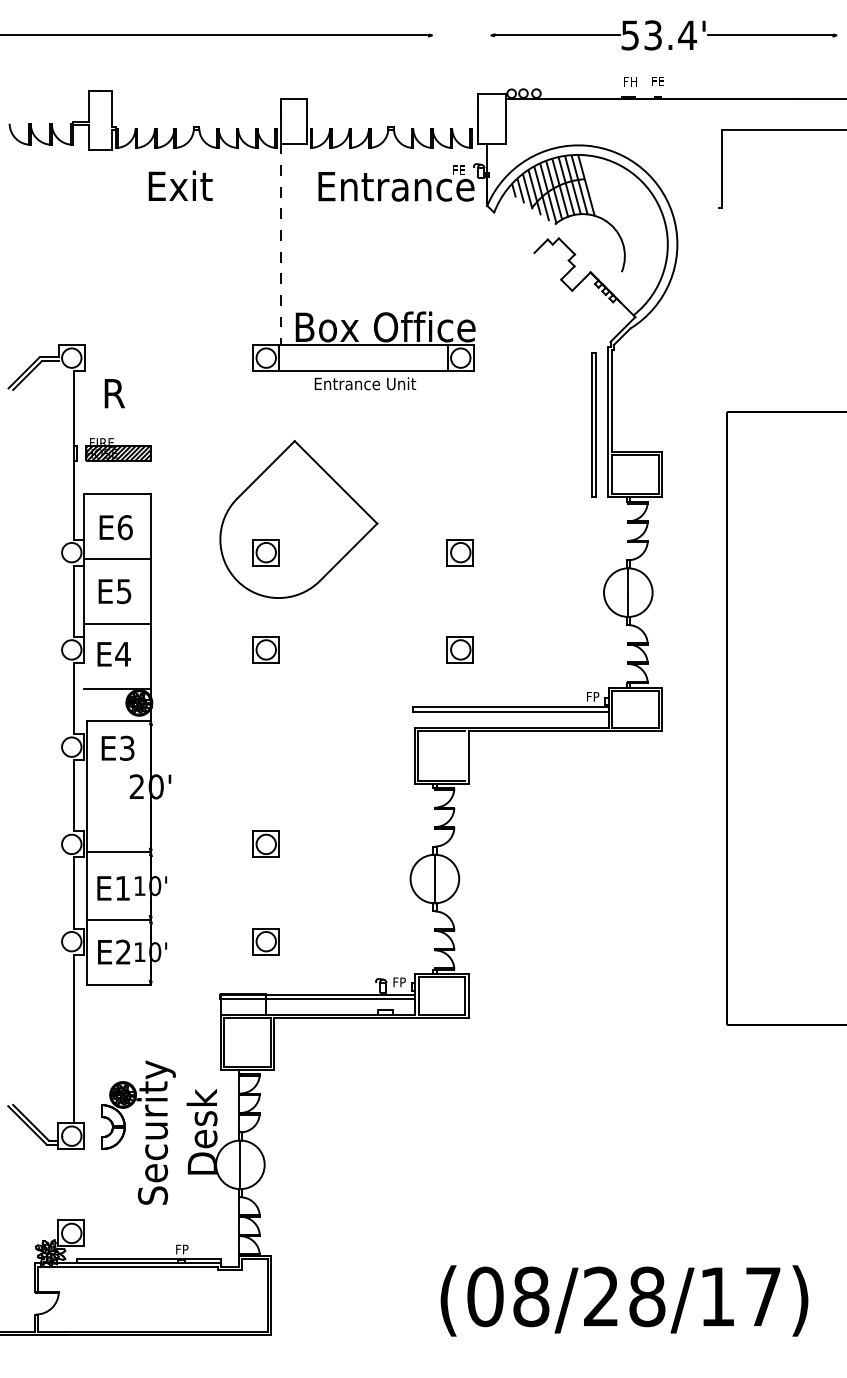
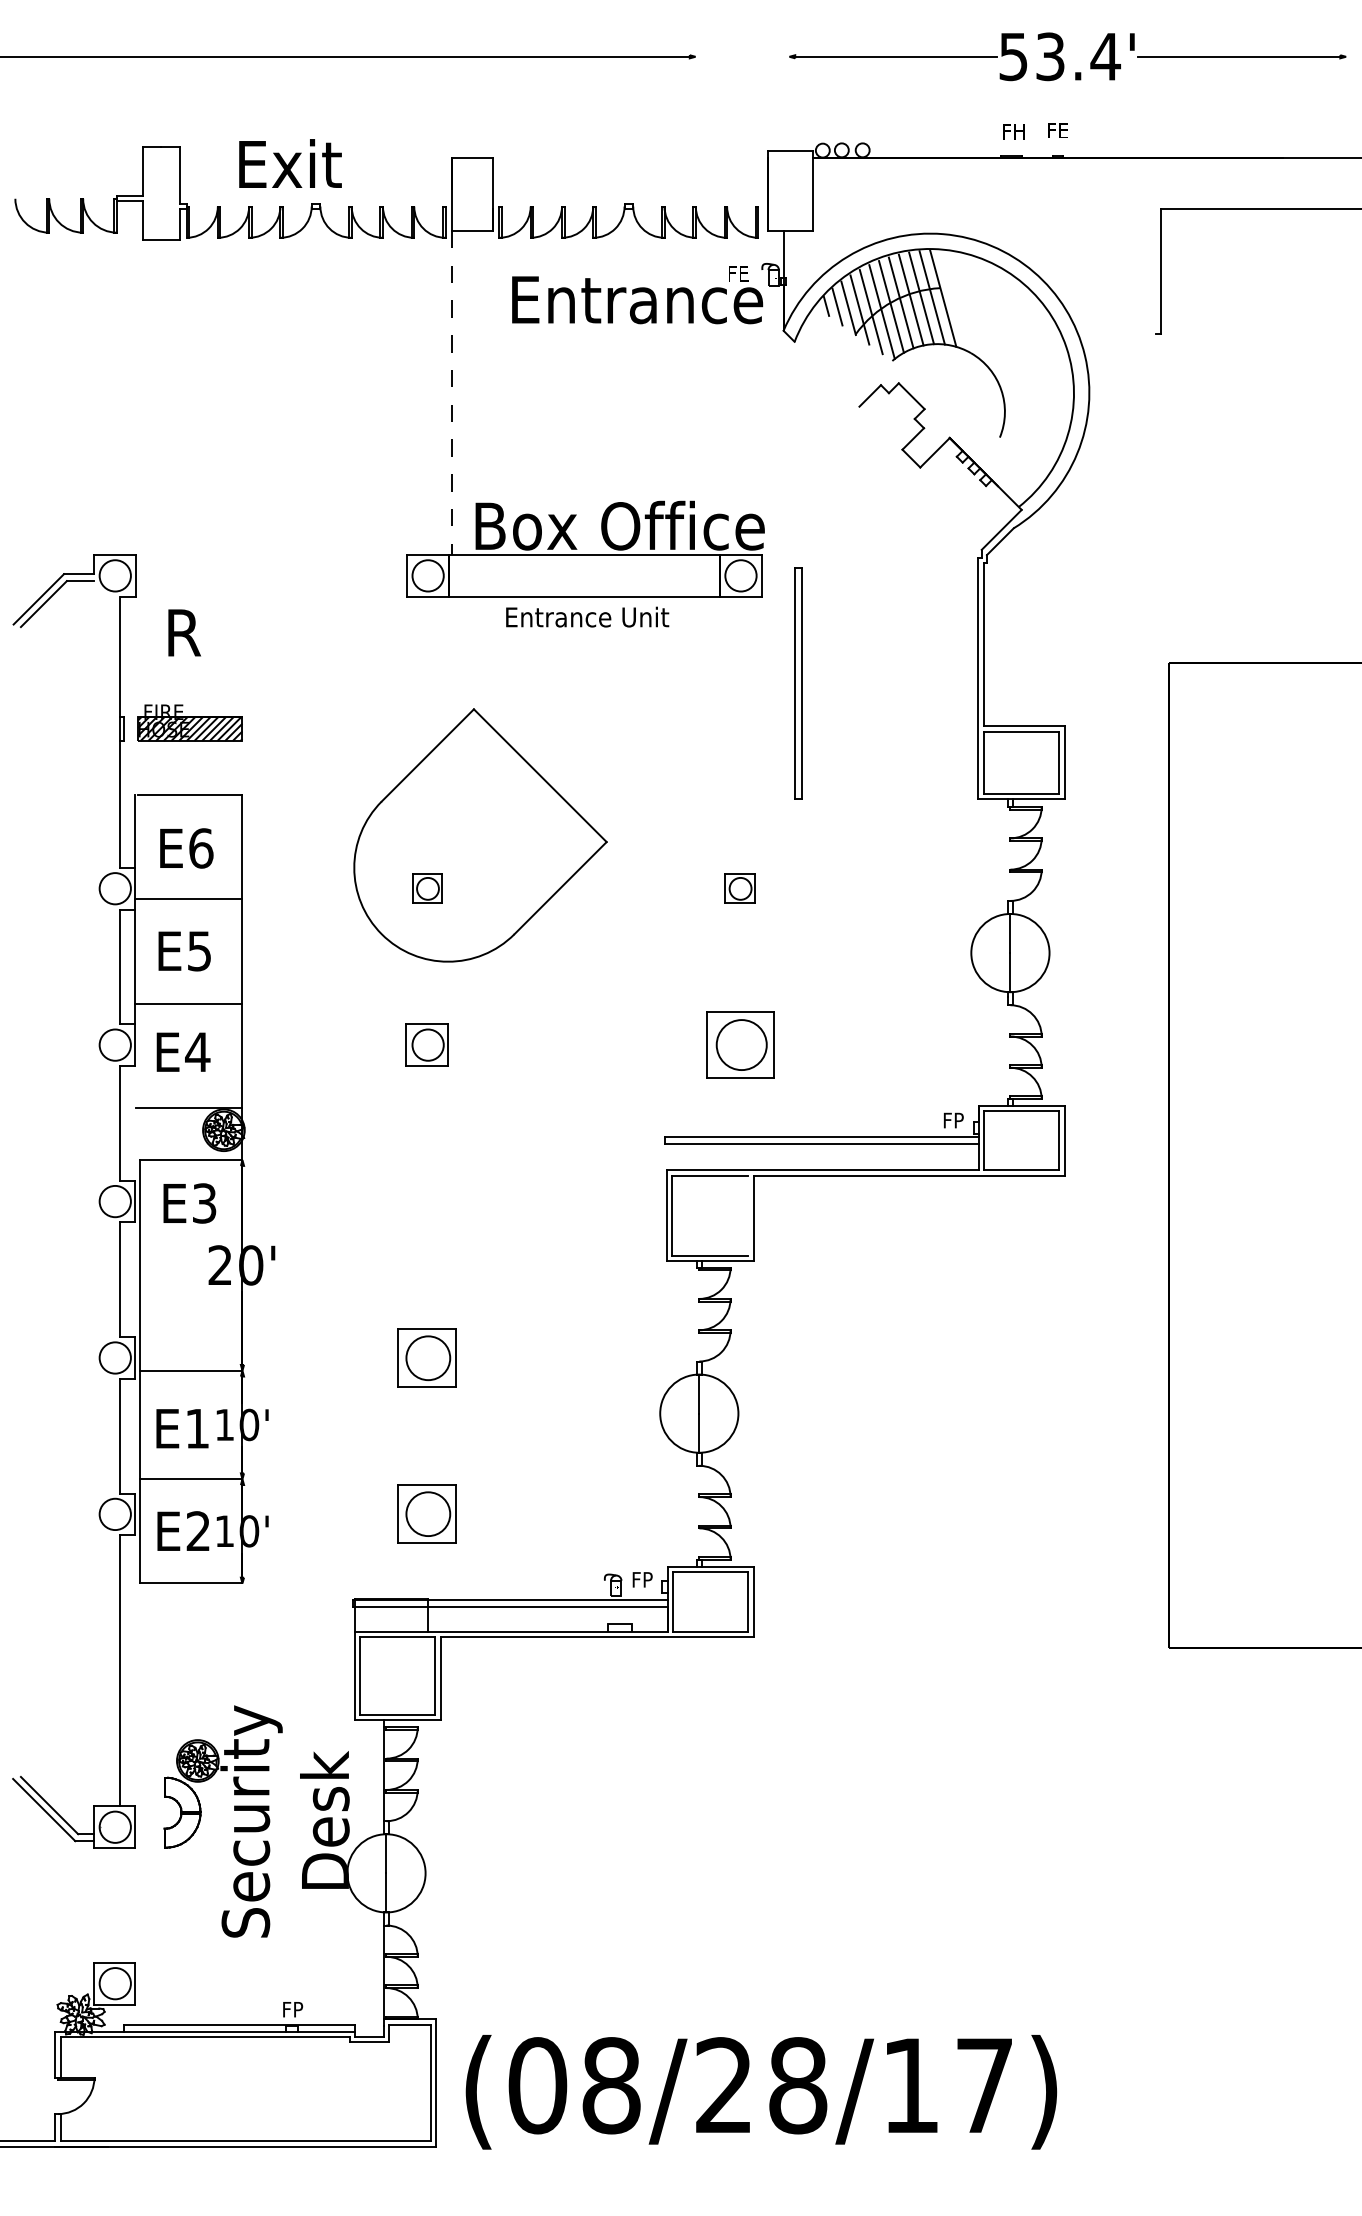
text: (180, 185) -> (290, 163), moved
part: (593, 424) -> (796, 682), moved
part: (265, 552) -> (426, 888), size x0.7
part: (459, 552) -> (738, 888), size x0.7
part: (459, 649) -> (738, 1044), size x1.6
part: (265, 843) -> (426, 1356), size x1.4
part: (265, 941) -> (426, 1514), size x1.4
text: (624, 1300) -> (761, 2091), moved

